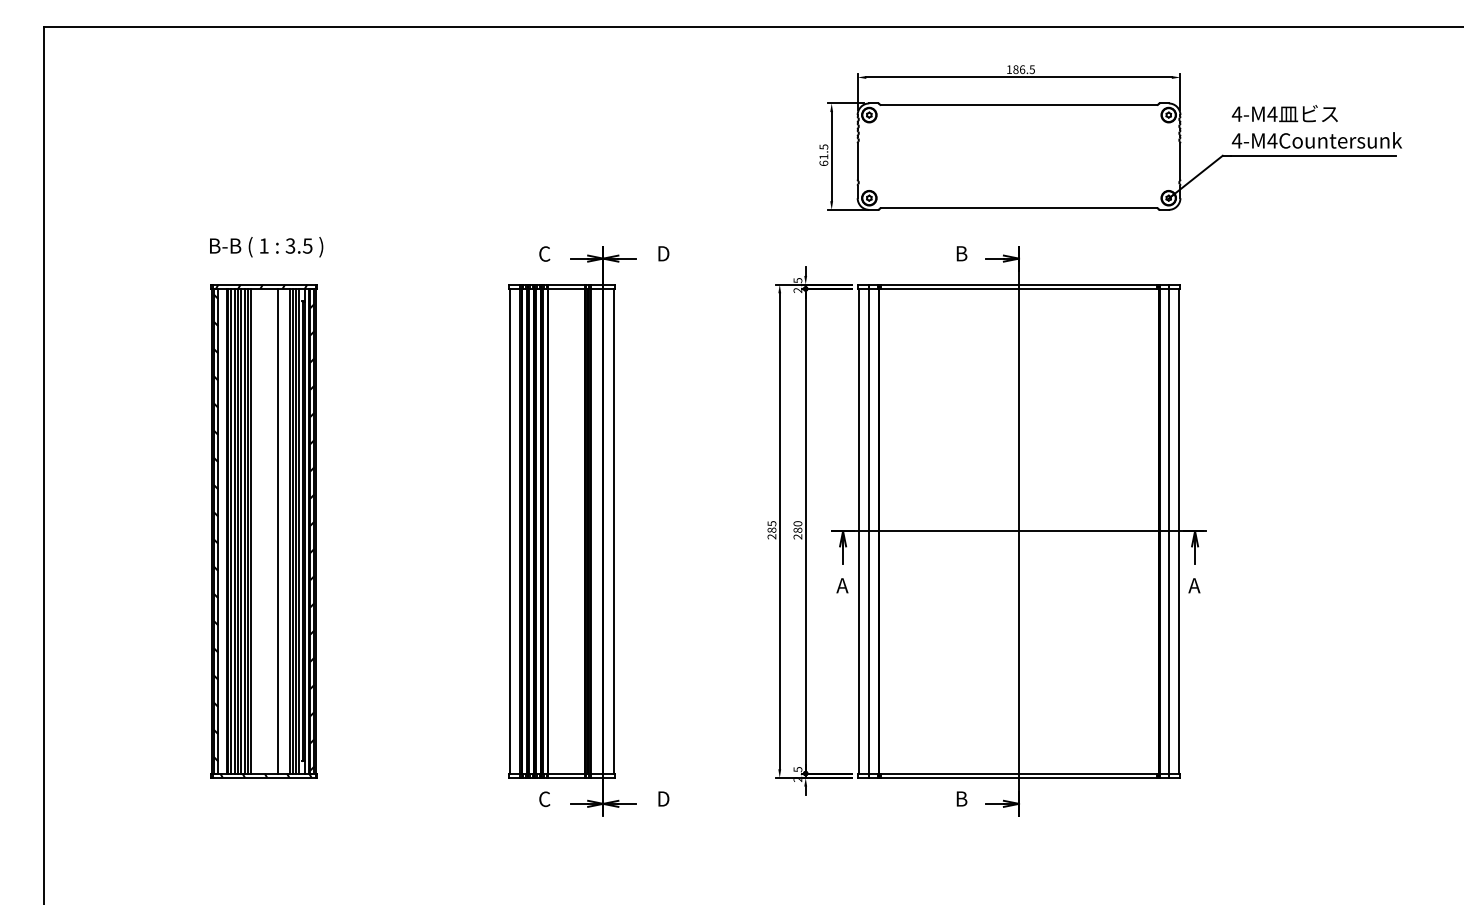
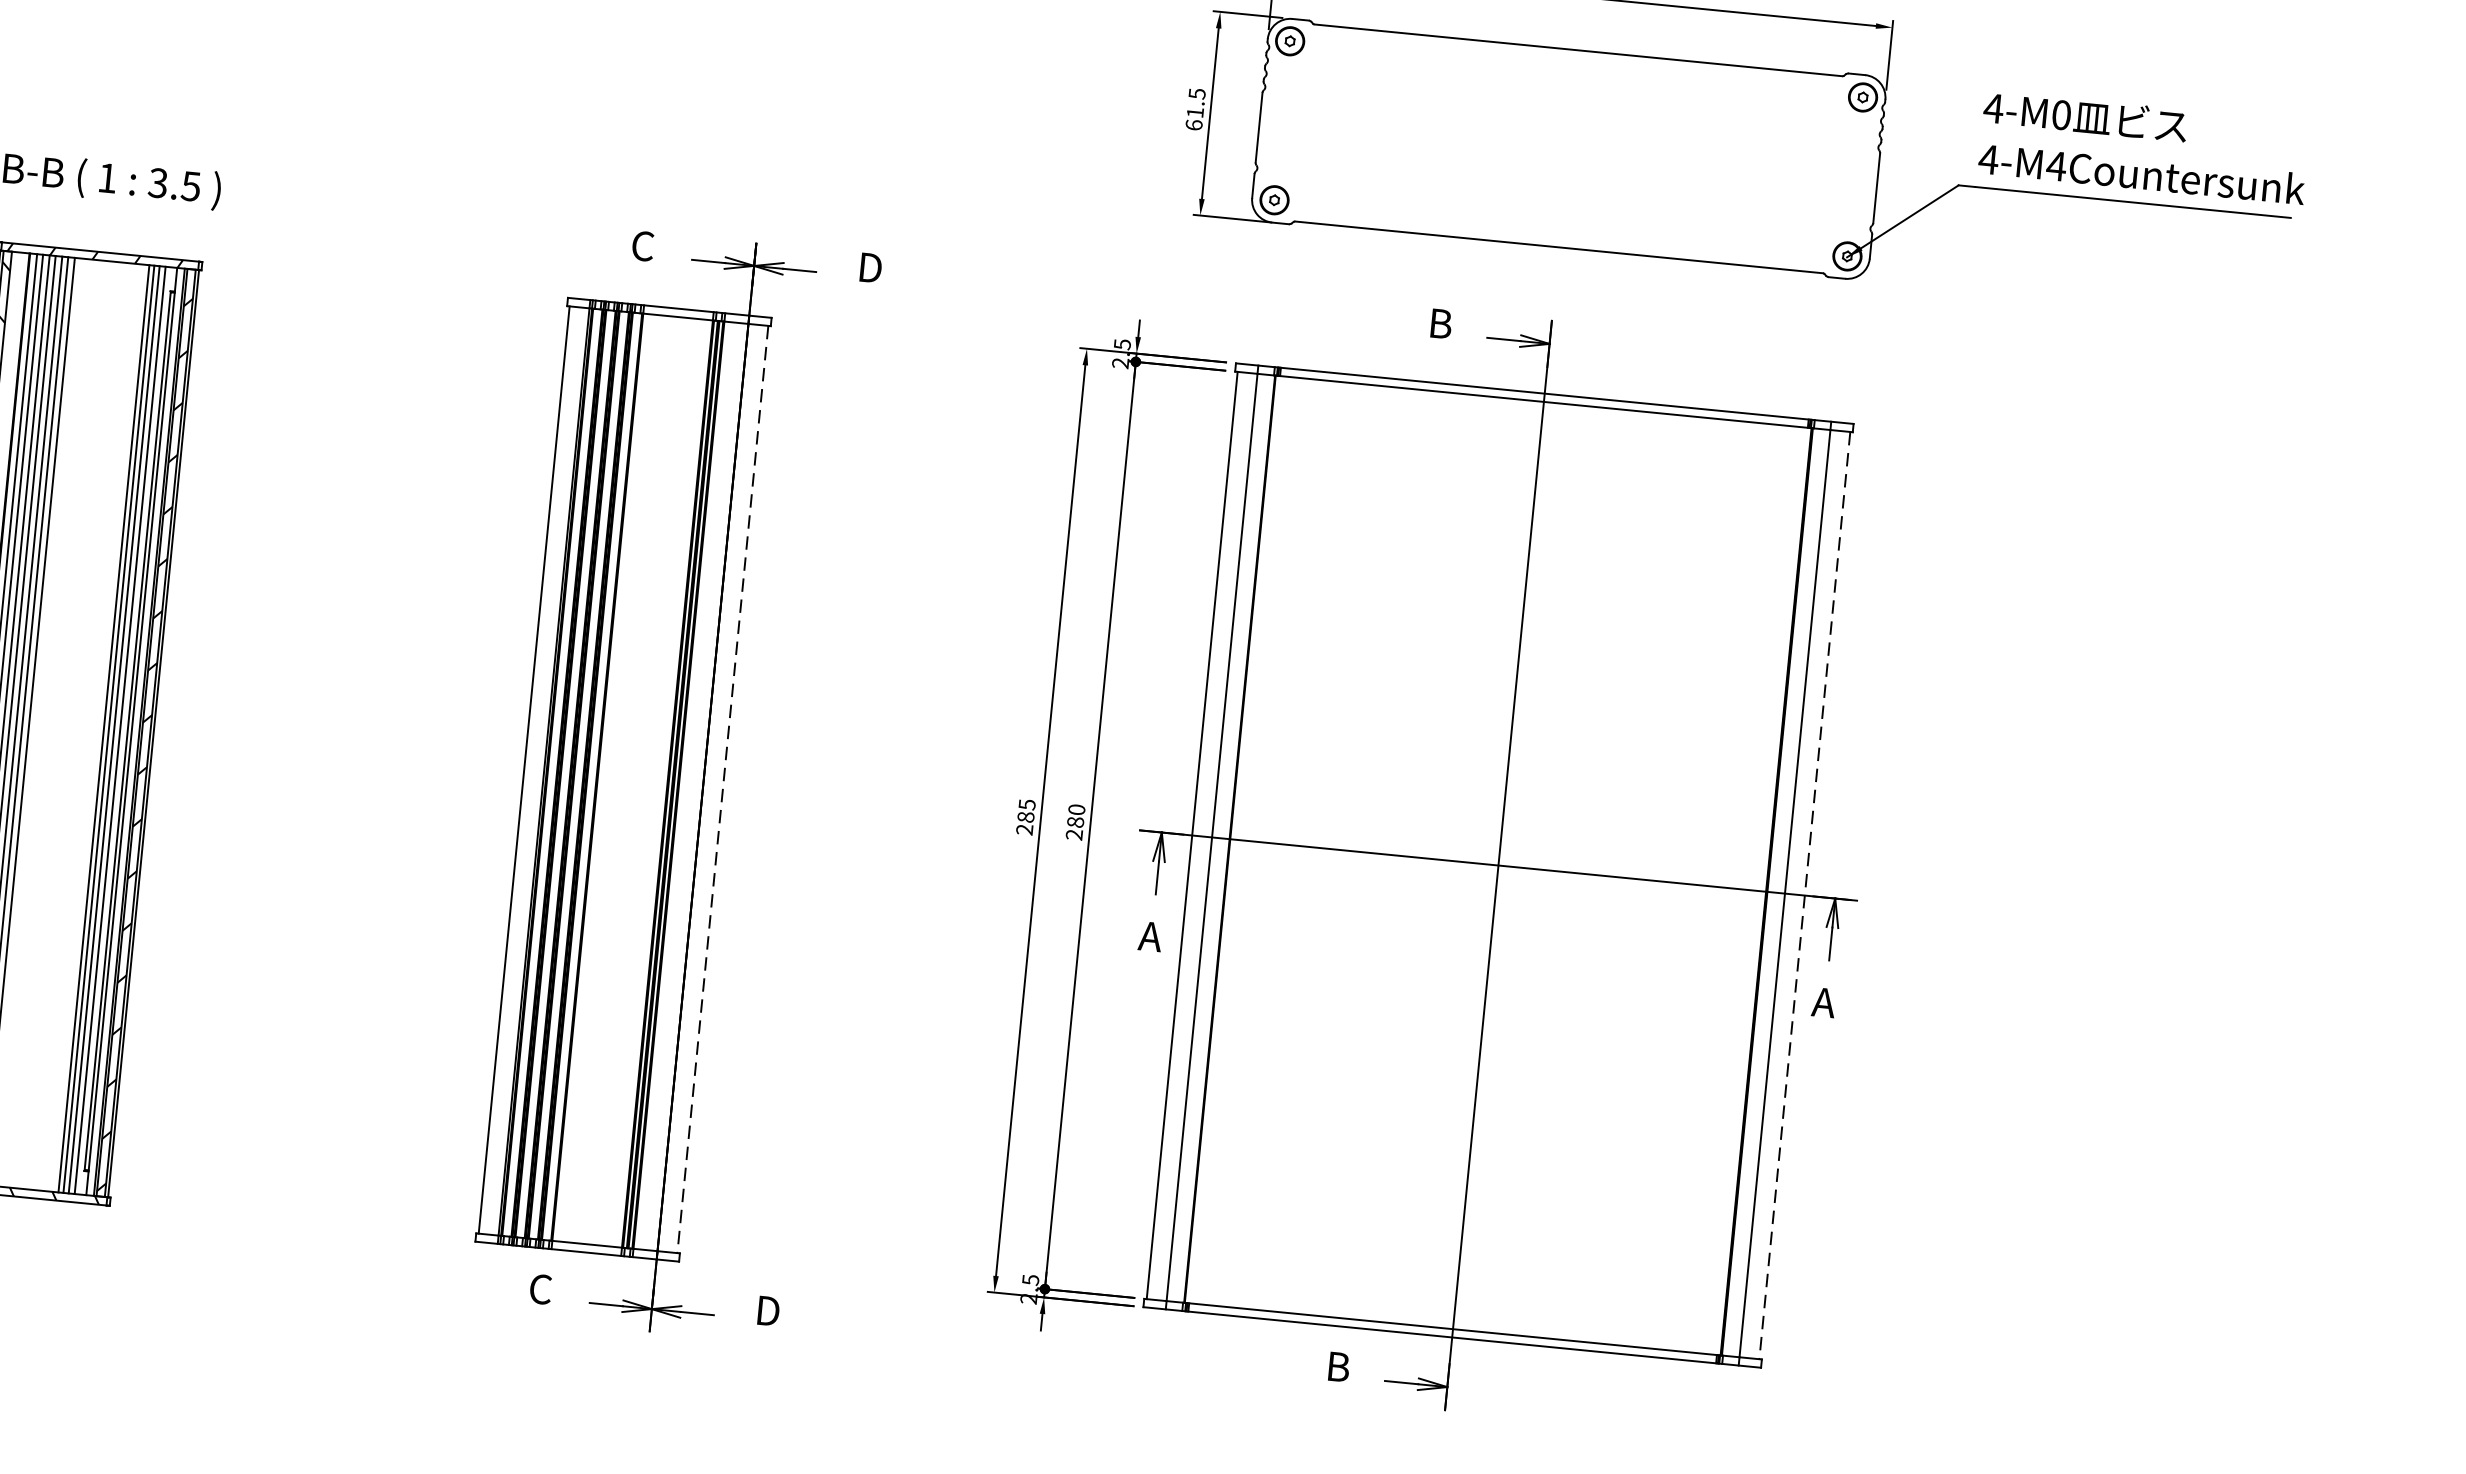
text: (1272, 113) -> (2061, 113), 4-M4 -> 4-M0
line: (277, 530) -> (79, 724), removed
line: (613, 531) -> (722, 789), solid -> dashed
line: (1179, 531) -> (1805, 896), solid -> dashed

